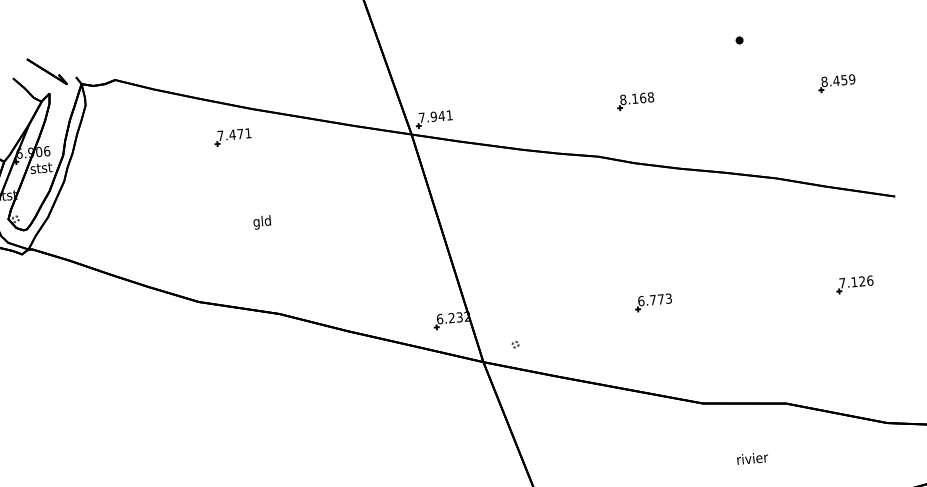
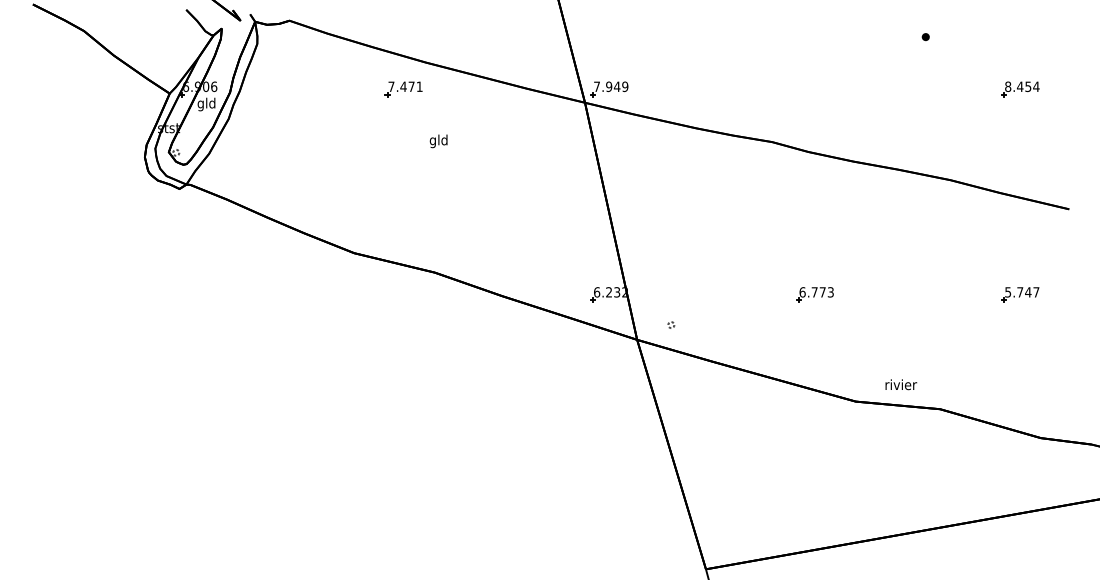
text: (852, 79) -> (1036, 86), 8.459 -> 8.454
part: (635, 101) -> (814, 89), removed
text: (449, 115) -> (625, 86), 7.941 -> 7.949
text: (41, 169) -> (206, 104), stst -> gld
text: (262, 222) -> (438, 141), moved
text: (856, 282) -> (1022, 292), 7.126 -> 5.747
text: (752, 458) -> (901, 384), moved

